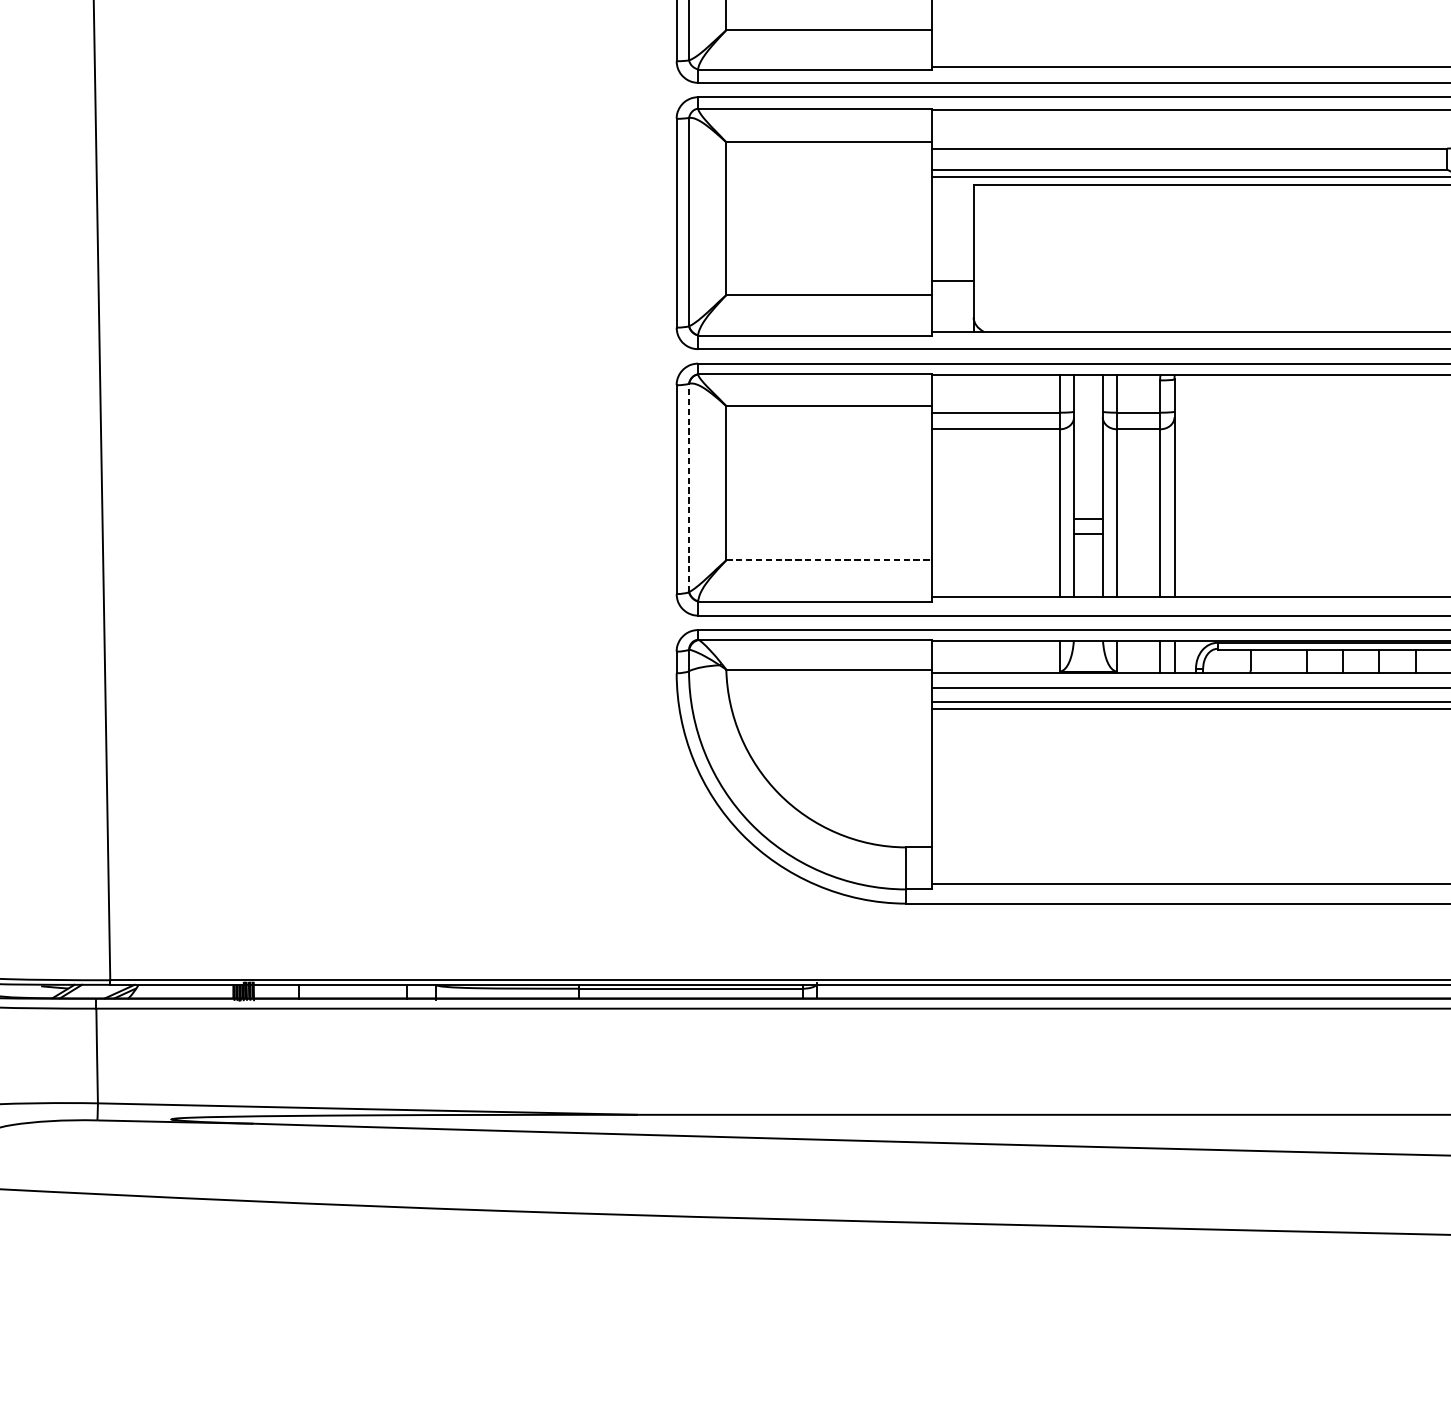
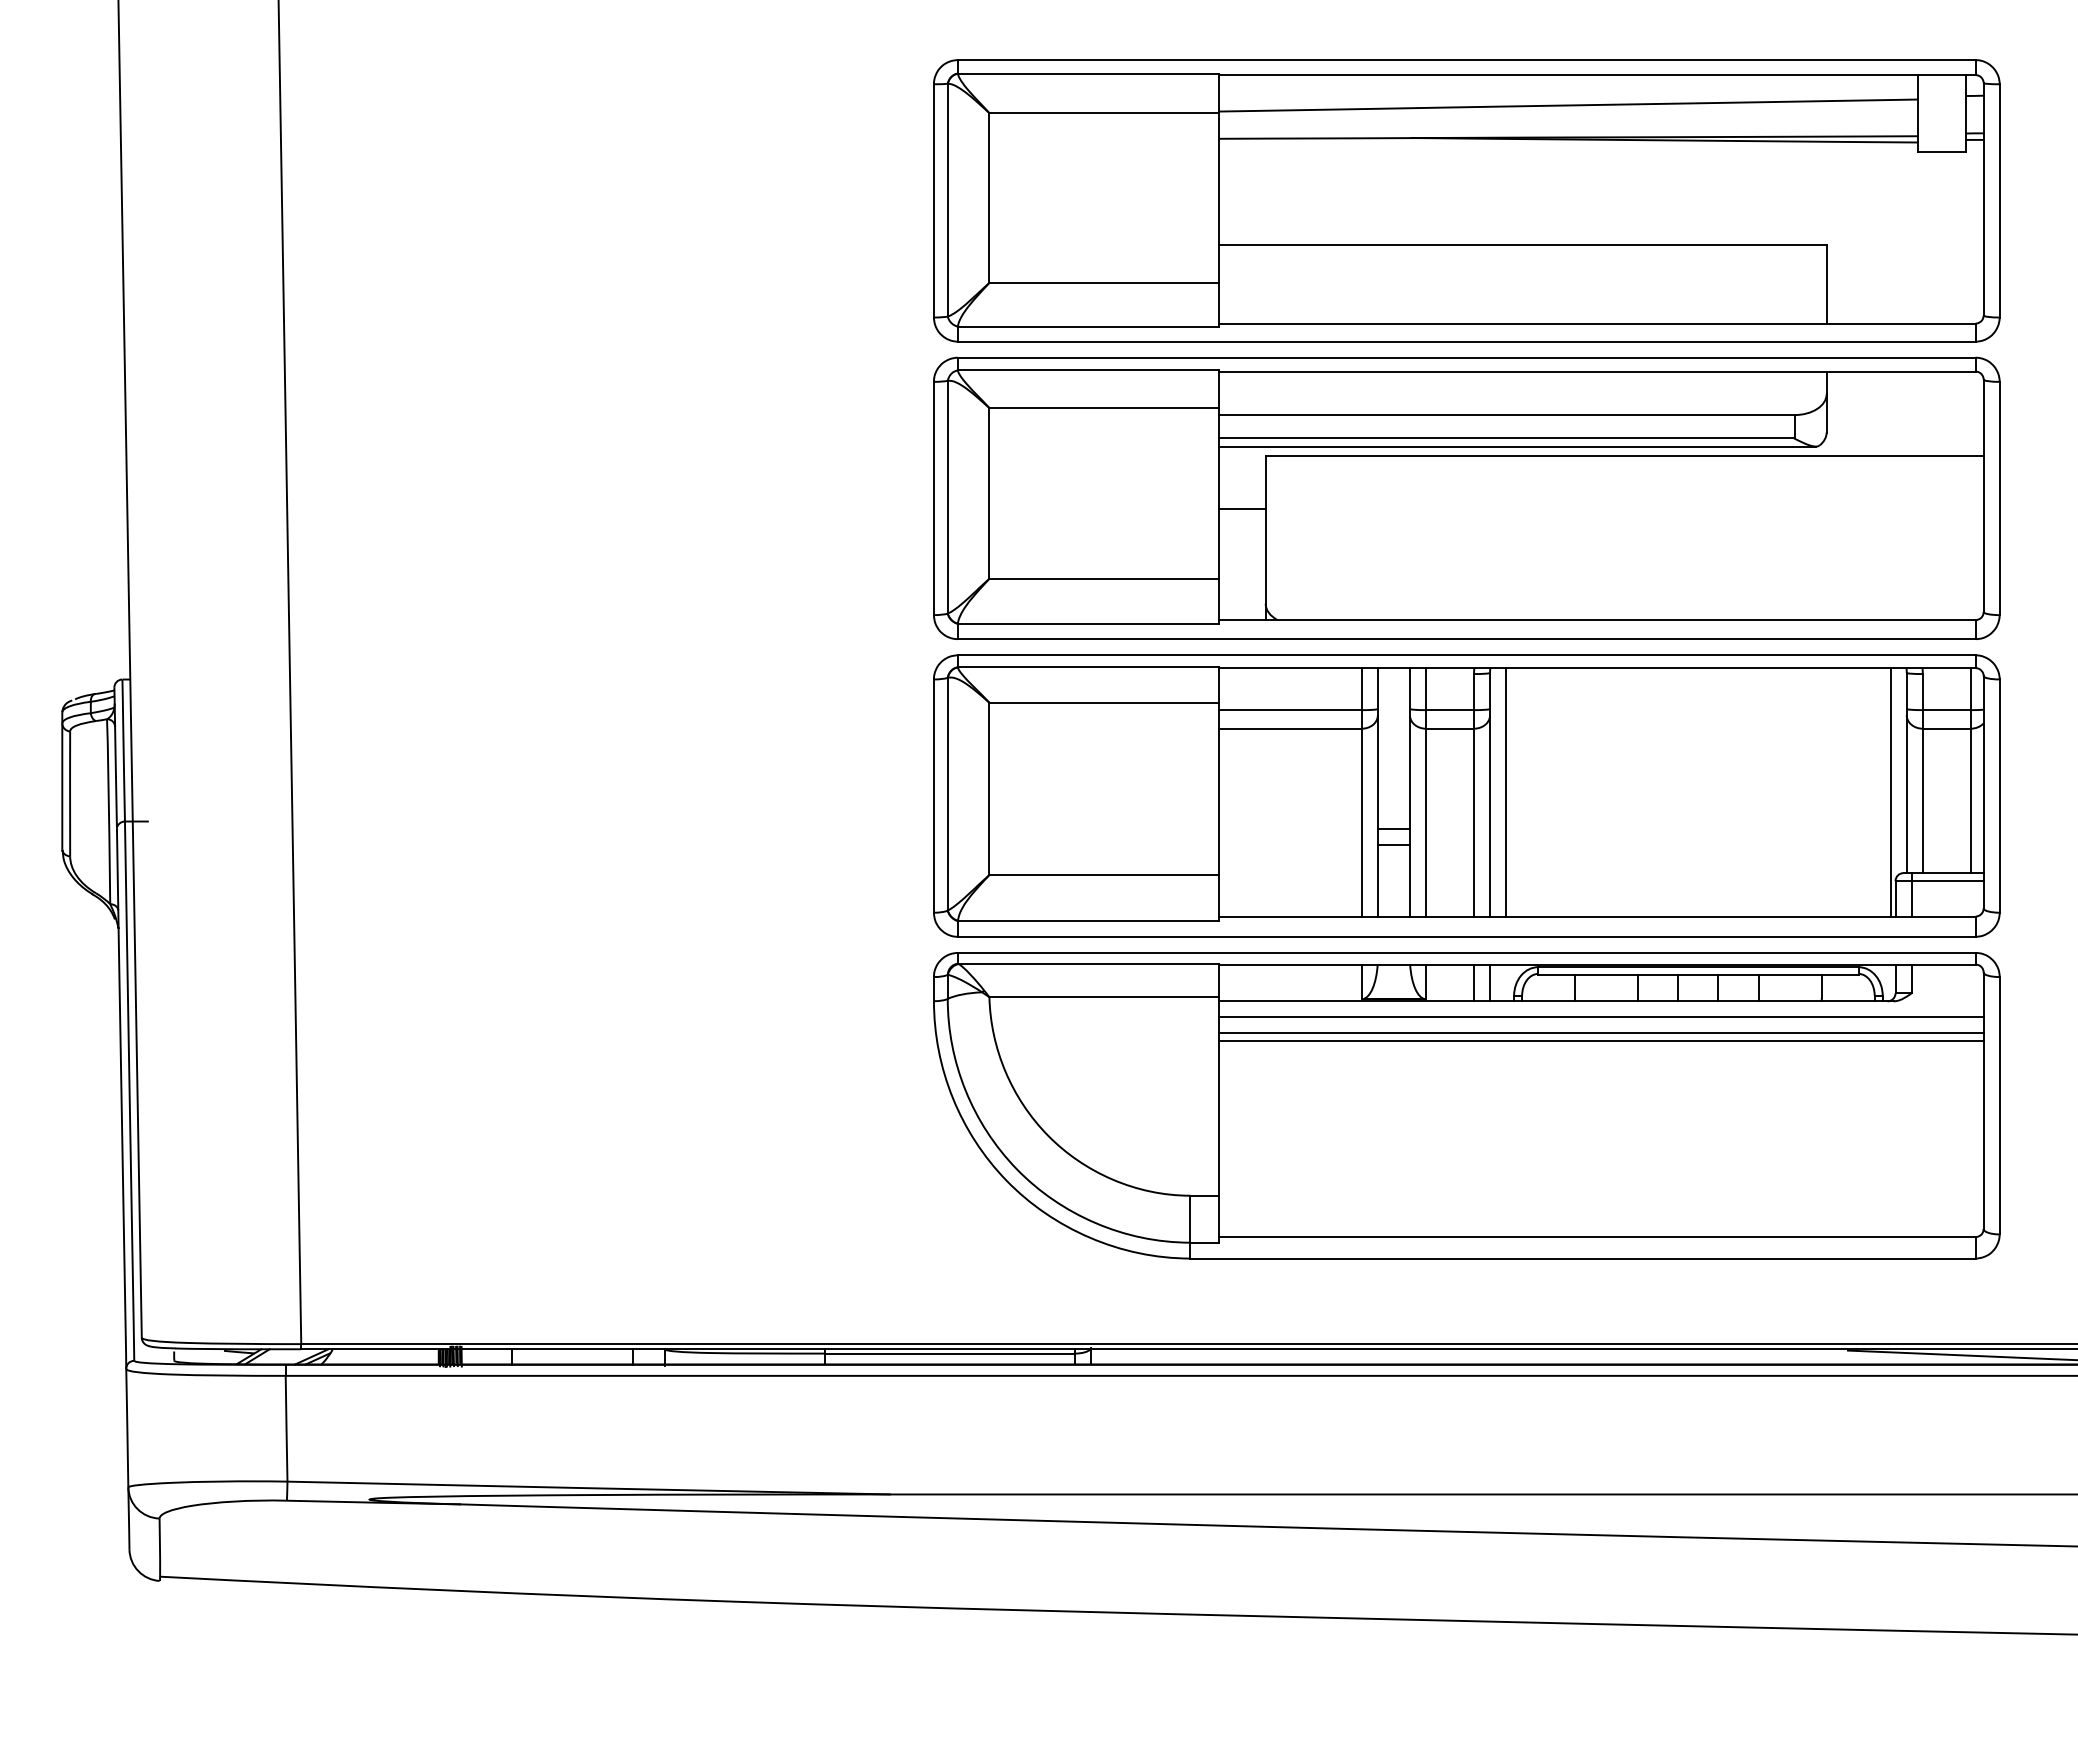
line: (952, 280) -> (1242, 508), moved
line: (1189, 486) -> (1506, 792), added
line: (688, 487) -> (947, 793), dashed -> solid
line: (829, 560) -> (1104, 875), dashed -> solid

